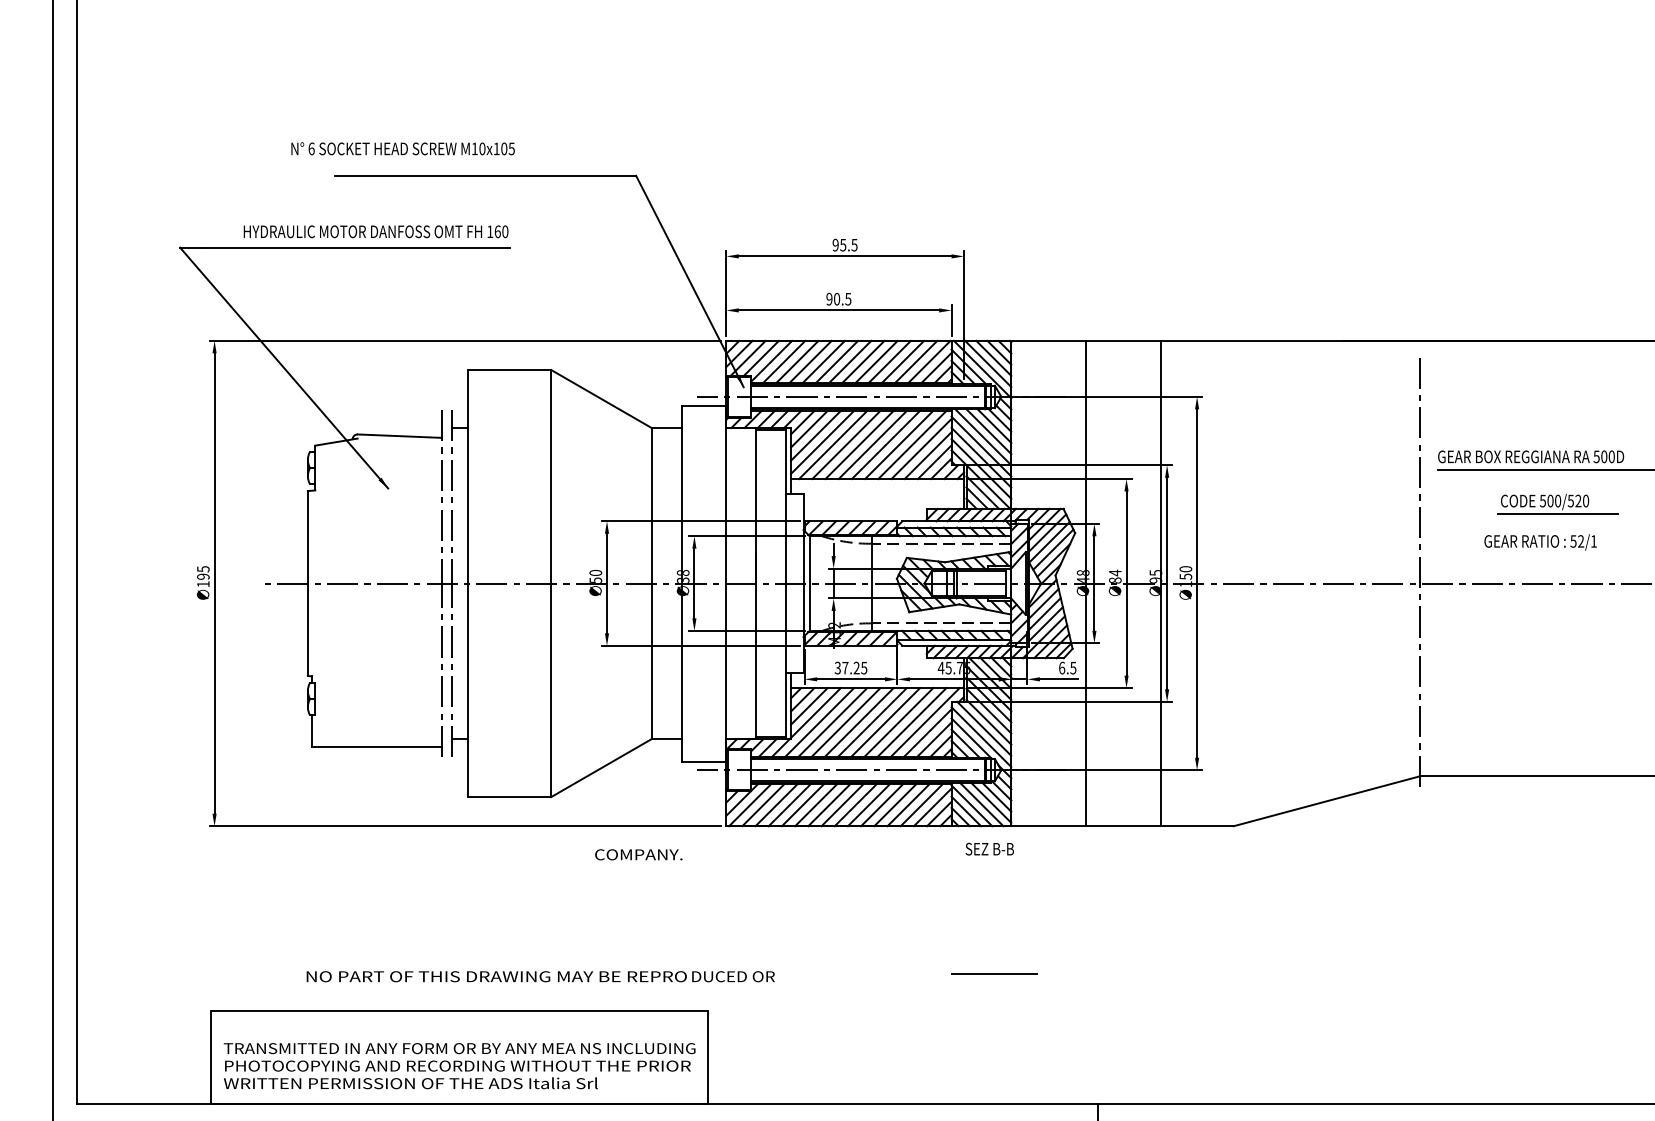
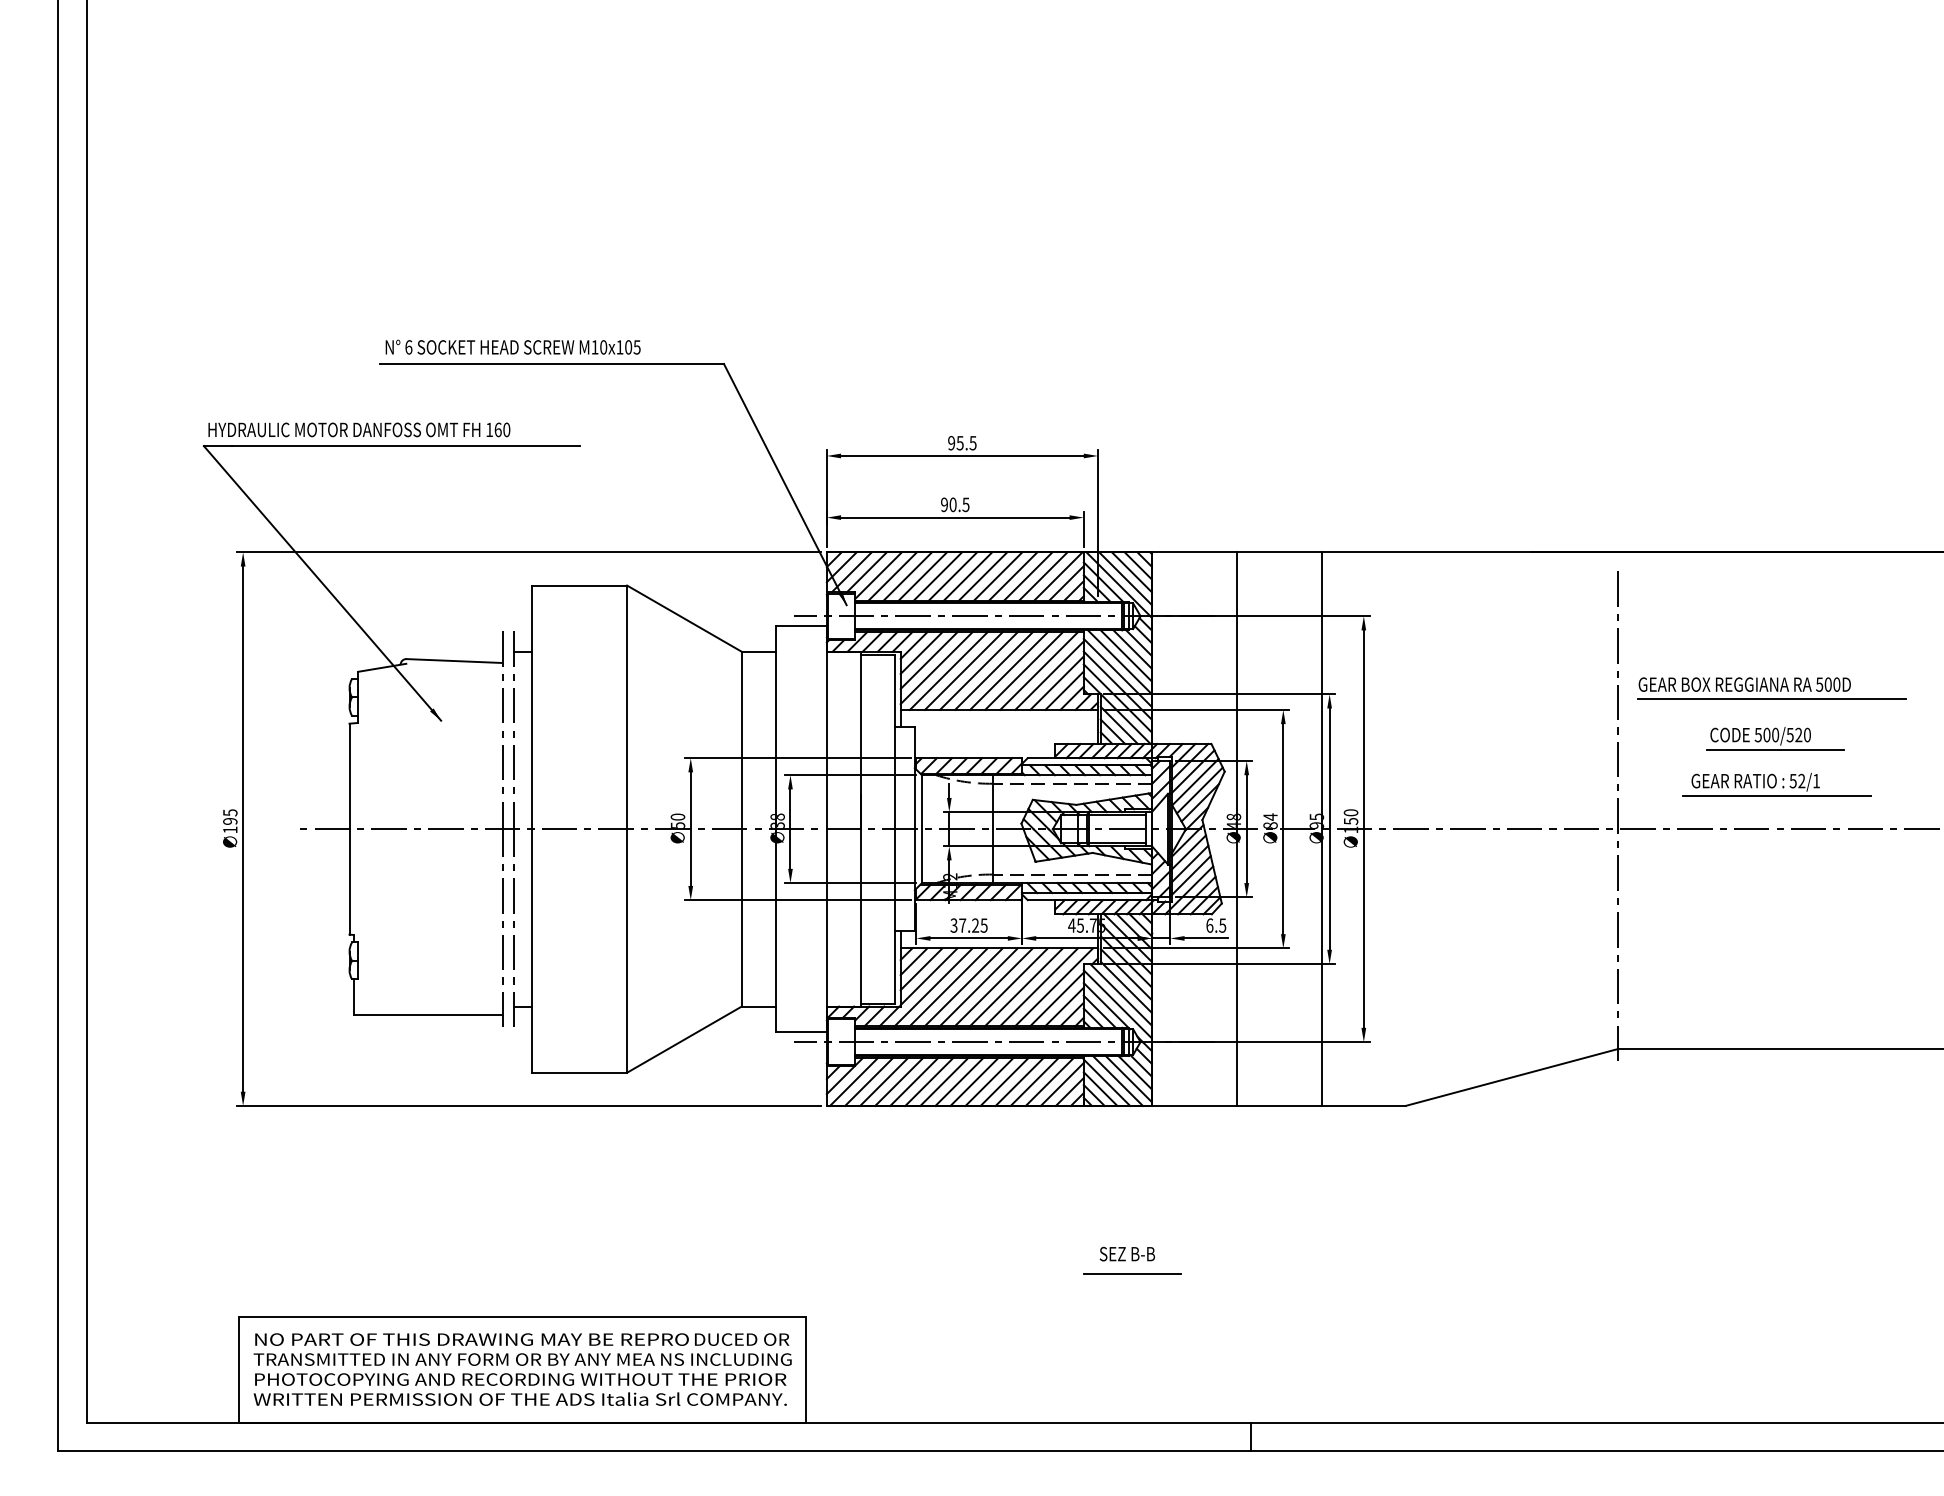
text: (402, 148) -> (512, 346), moved
text: (376, 231) -> (359, 429), moved
line: (1558, 554) -> (1776, 795), added
text: (989, 848) -> (1126, 1253), moved
text: (638, 854) -> (736, 1399), moved
text: (541, 976) -> (522, 1339), moved

